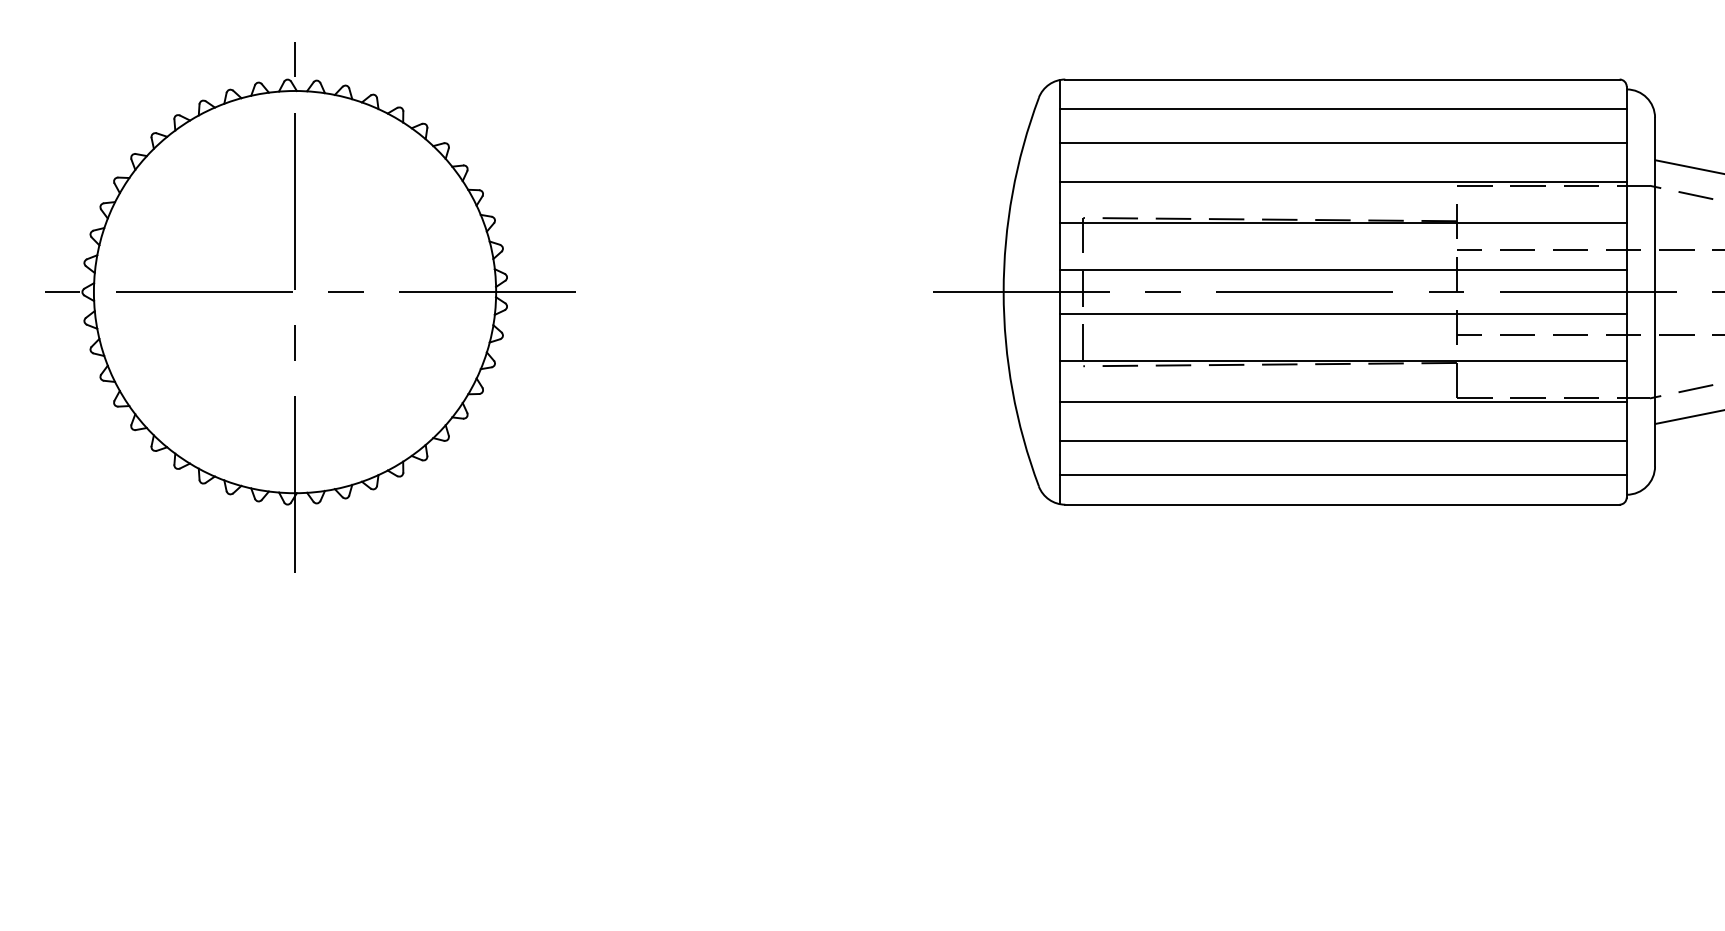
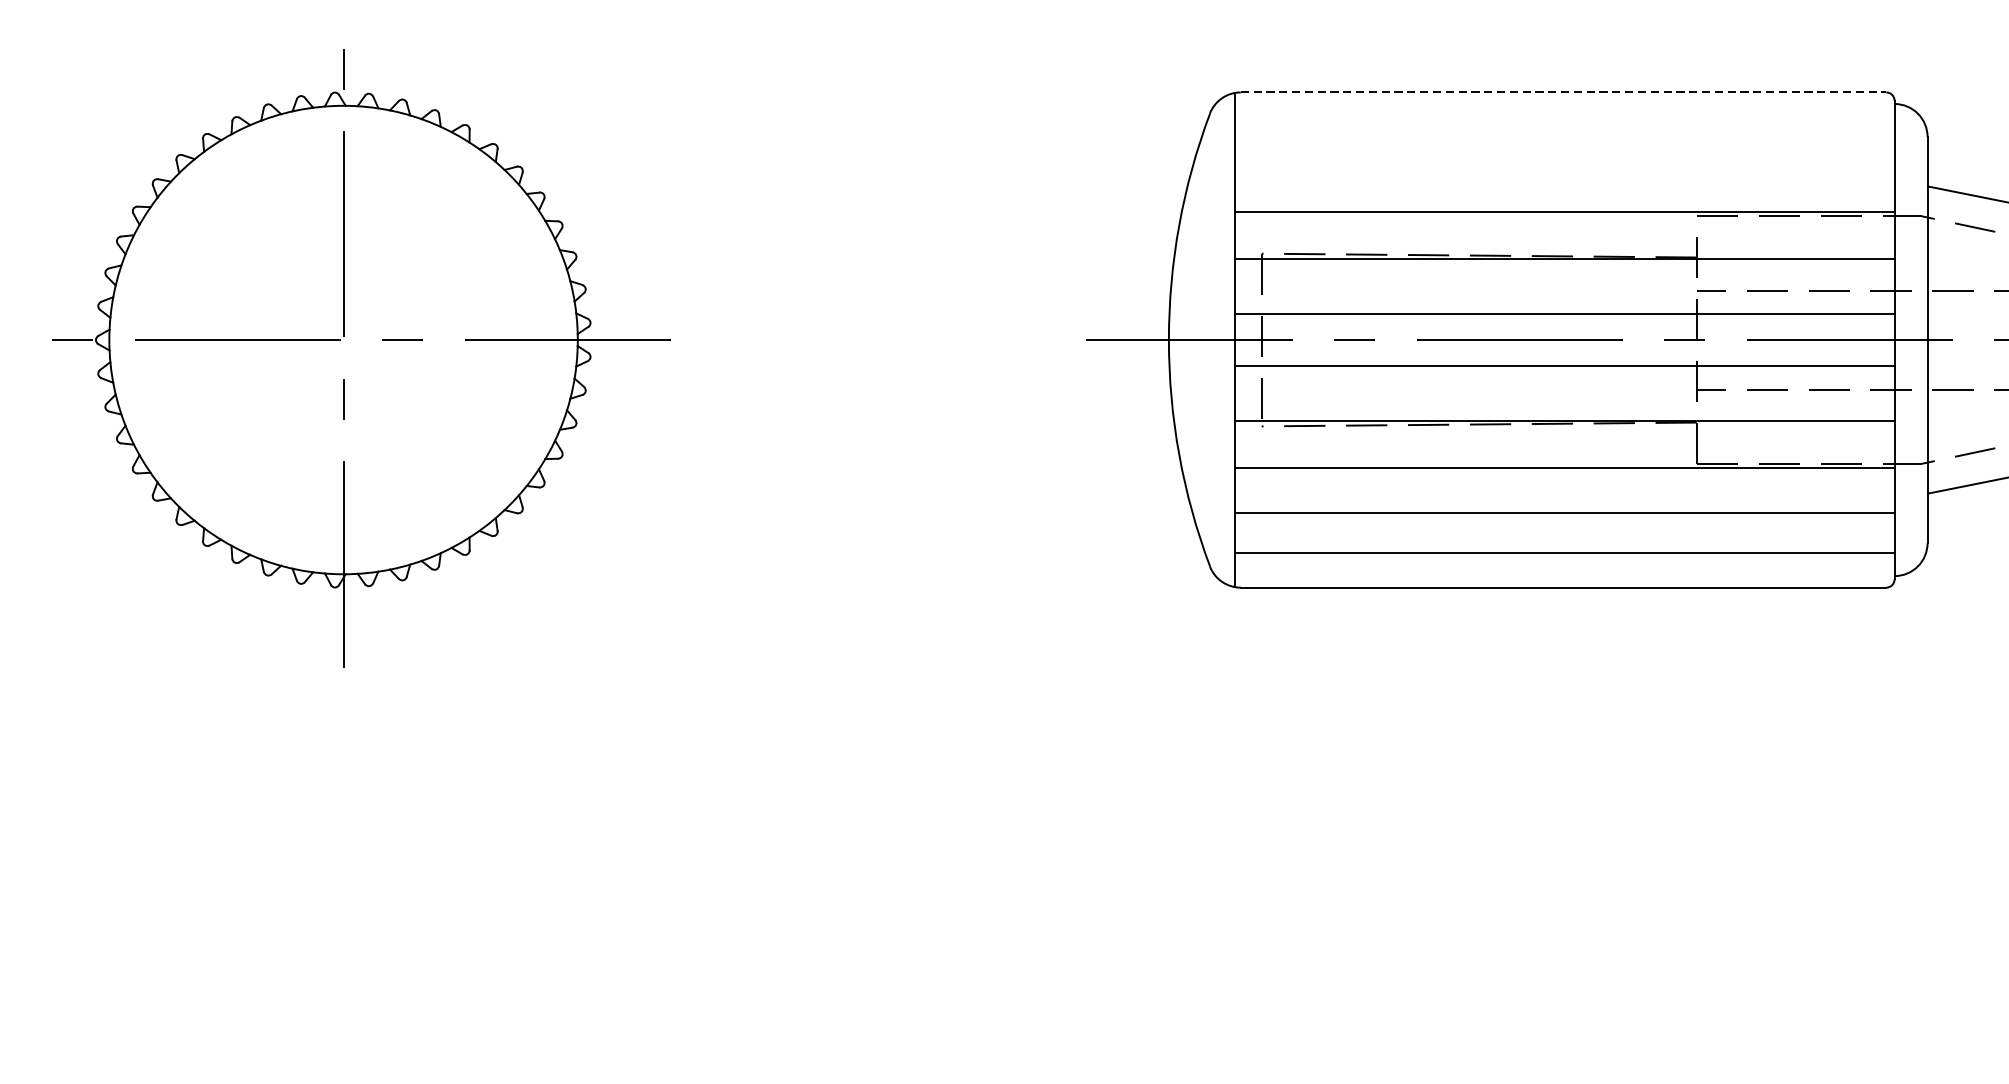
line: (1342, 79) -> (1563, 92), solid -> dashed
line: (1343, 109) -> (1564, 127), removed
line: (1343, 143) -> (1564, 166), removed

